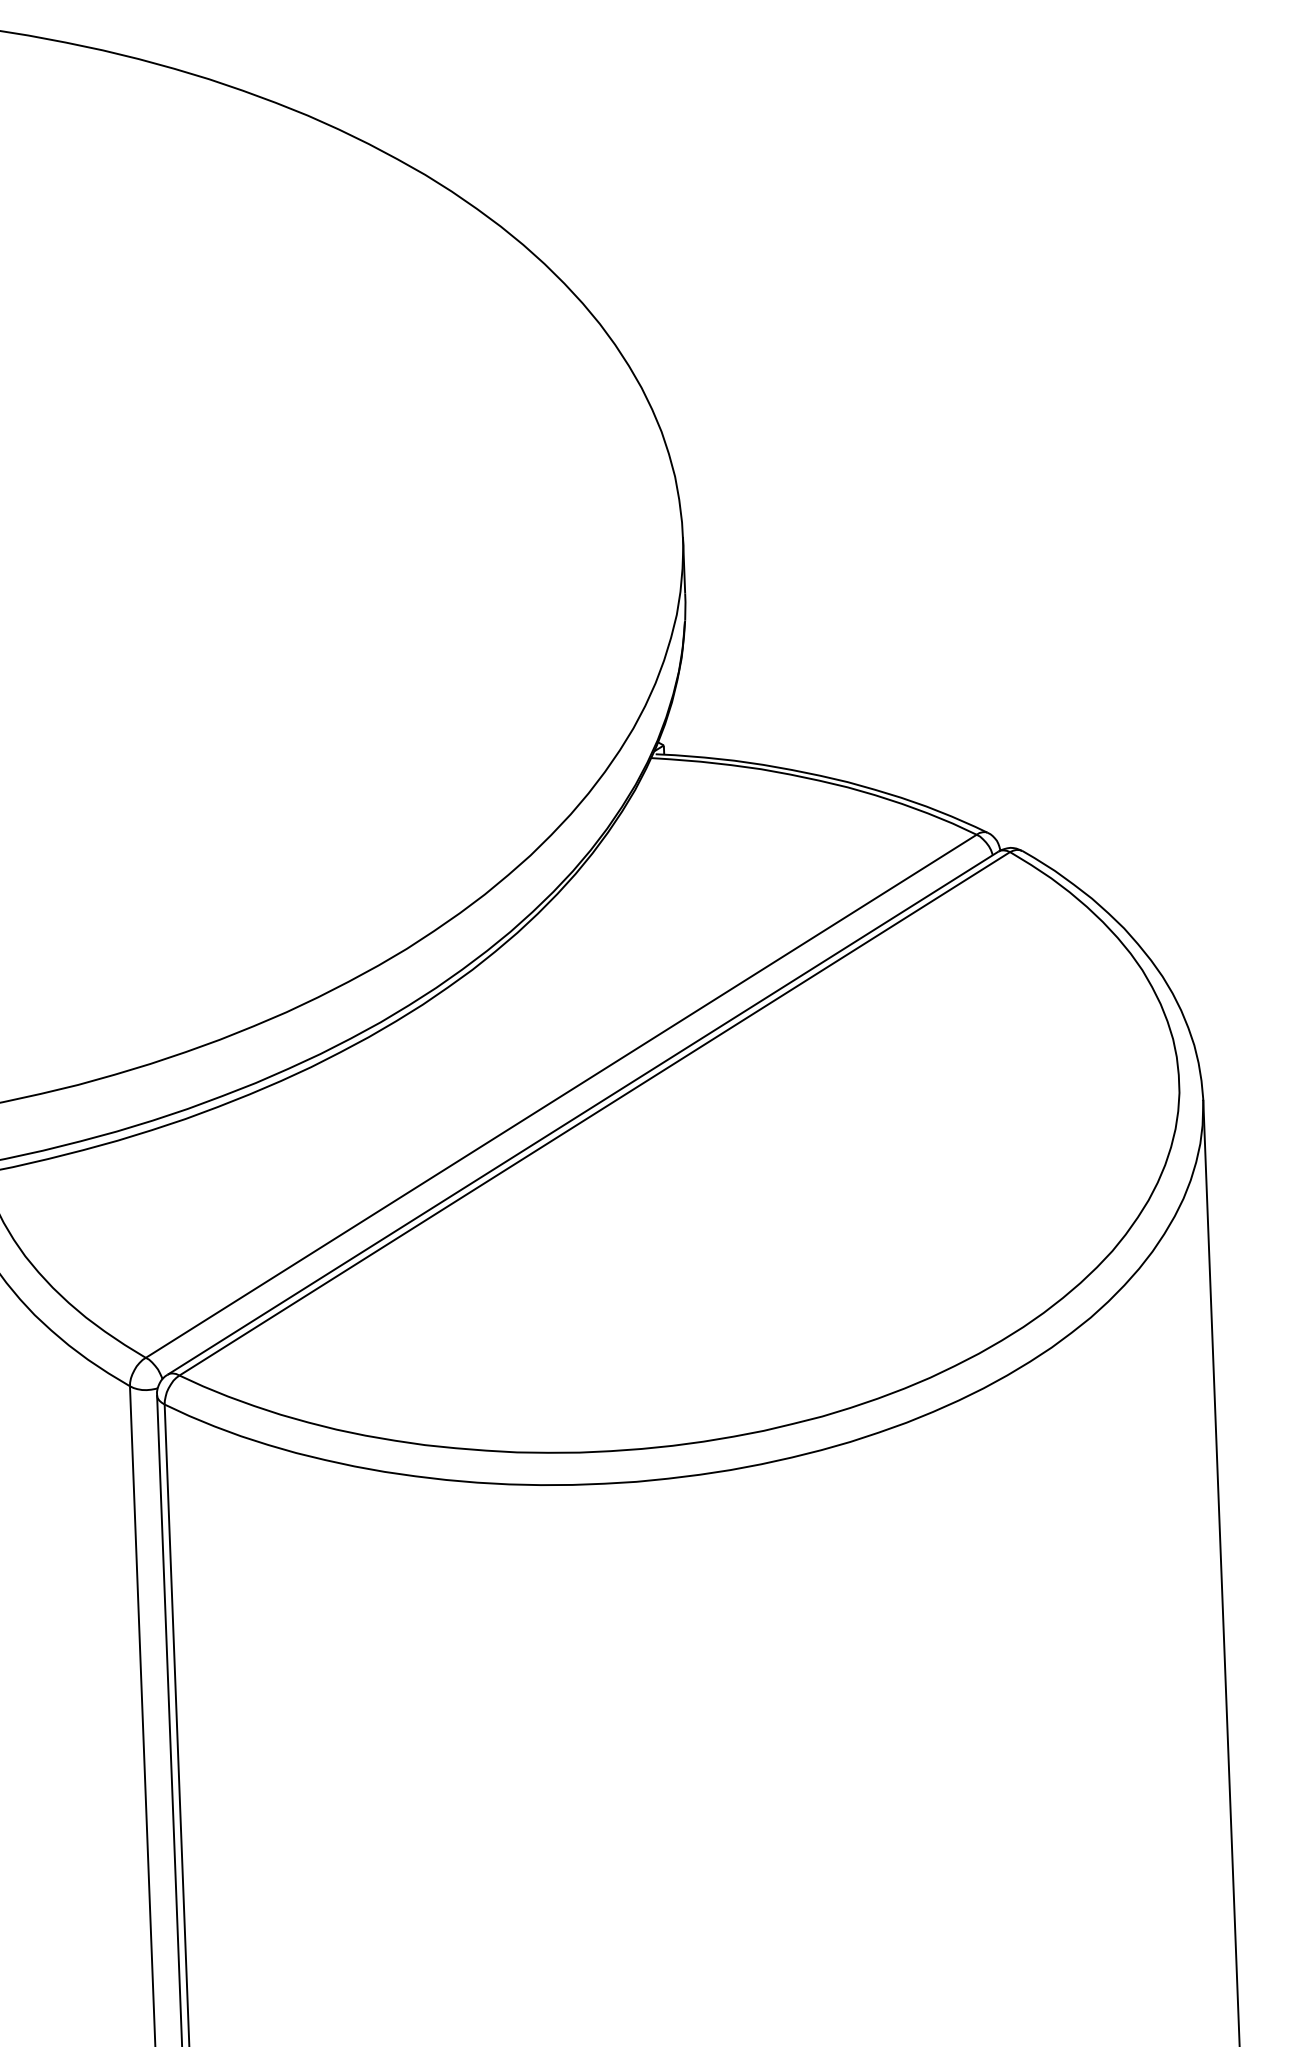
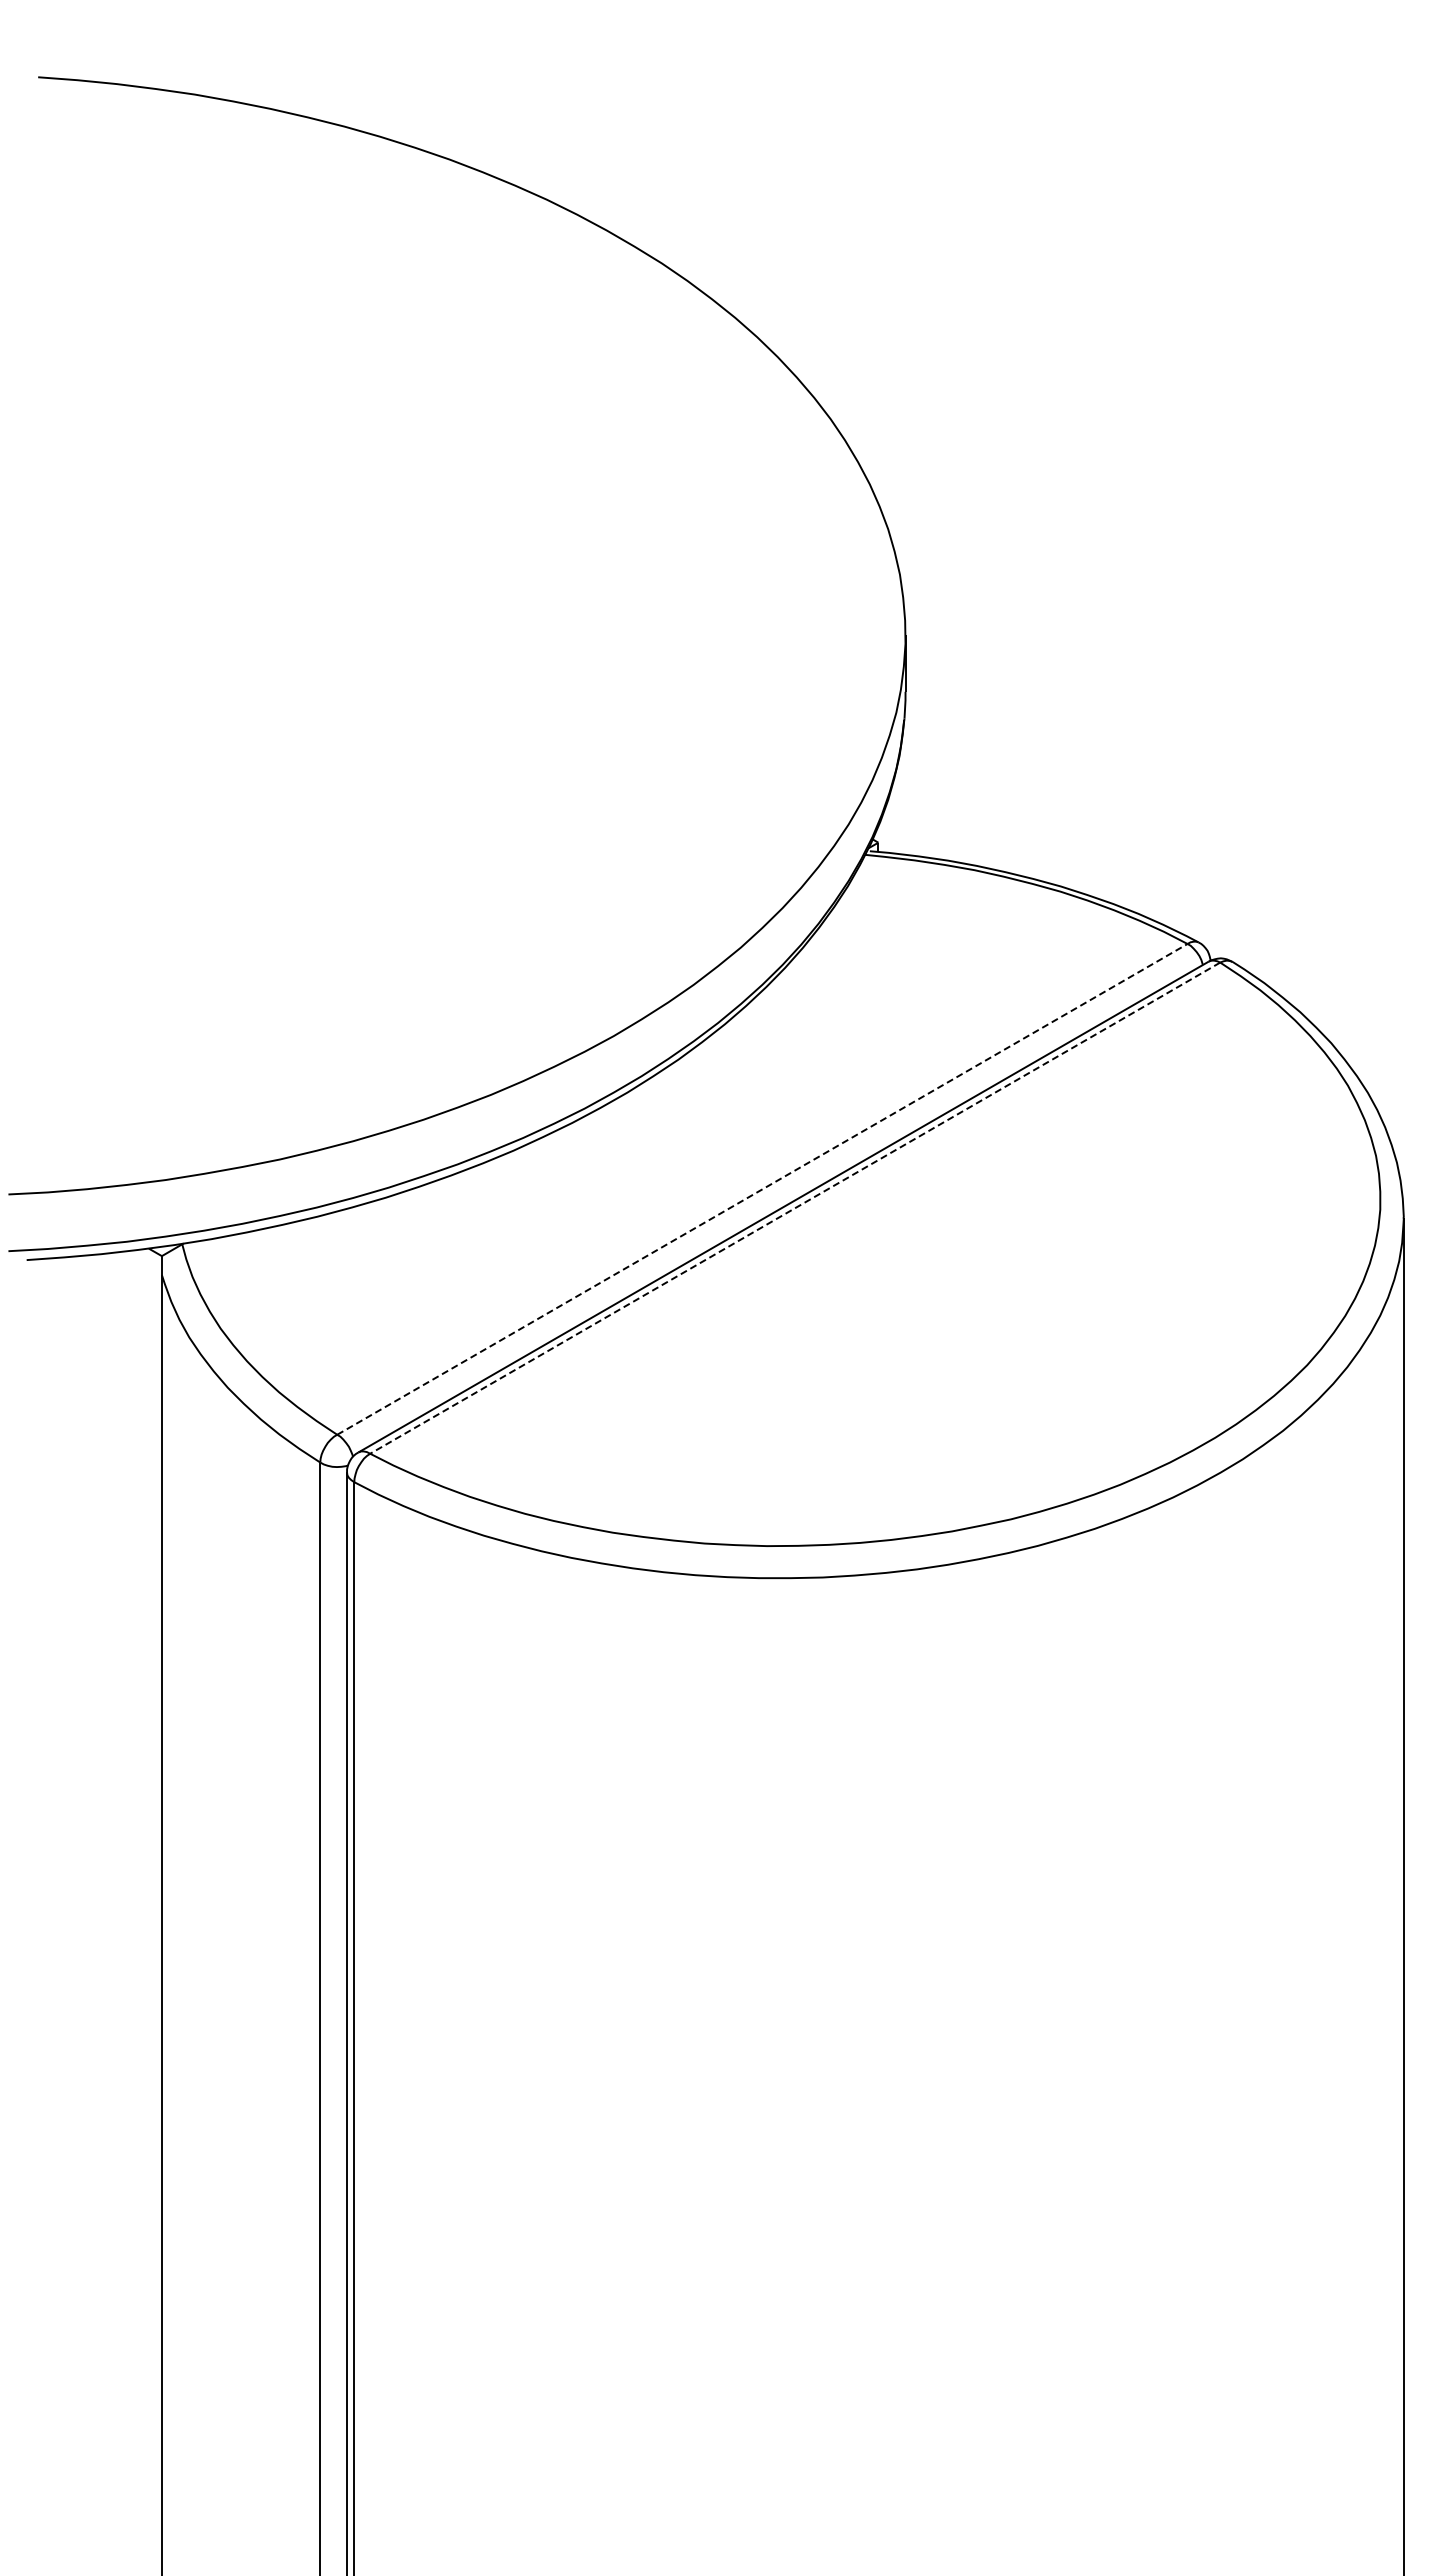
line: (561, 1096) -> (762, 1189), solid -> dashed
line: (595, 1114) -> (795, 1208), solid -> dashed

